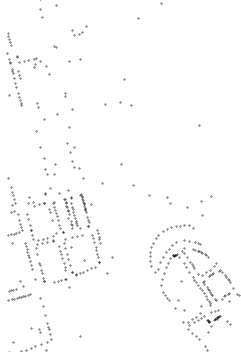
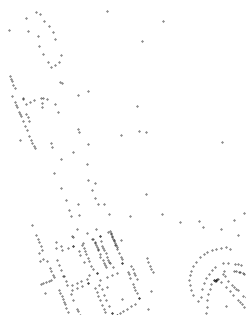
part: (79, 30) -> (55, 60), moved
part: (126, 104) -> (143, 131), size x0.62
part: (114, 231) -> (149, 264), added

